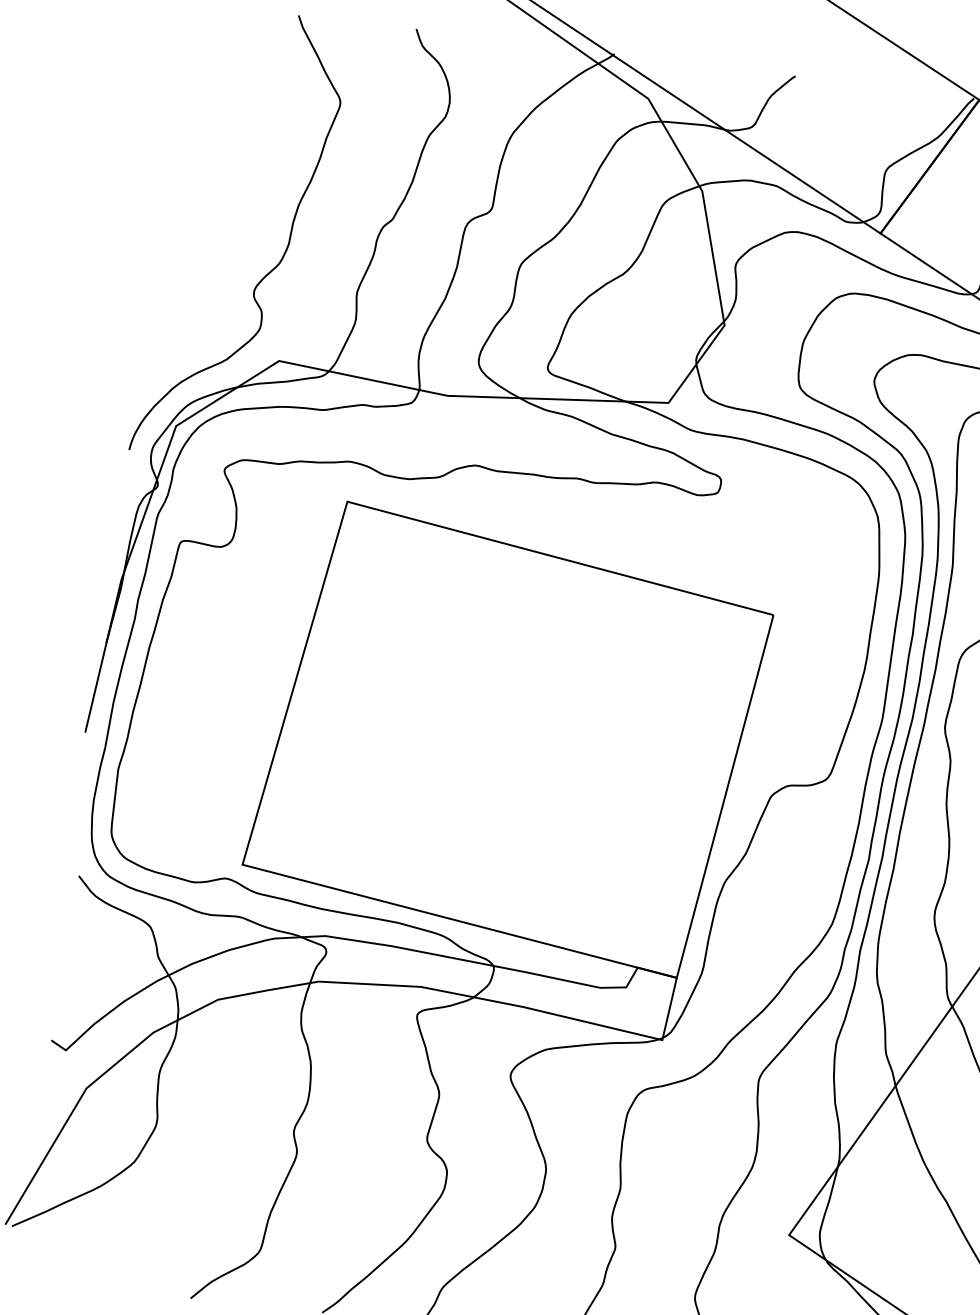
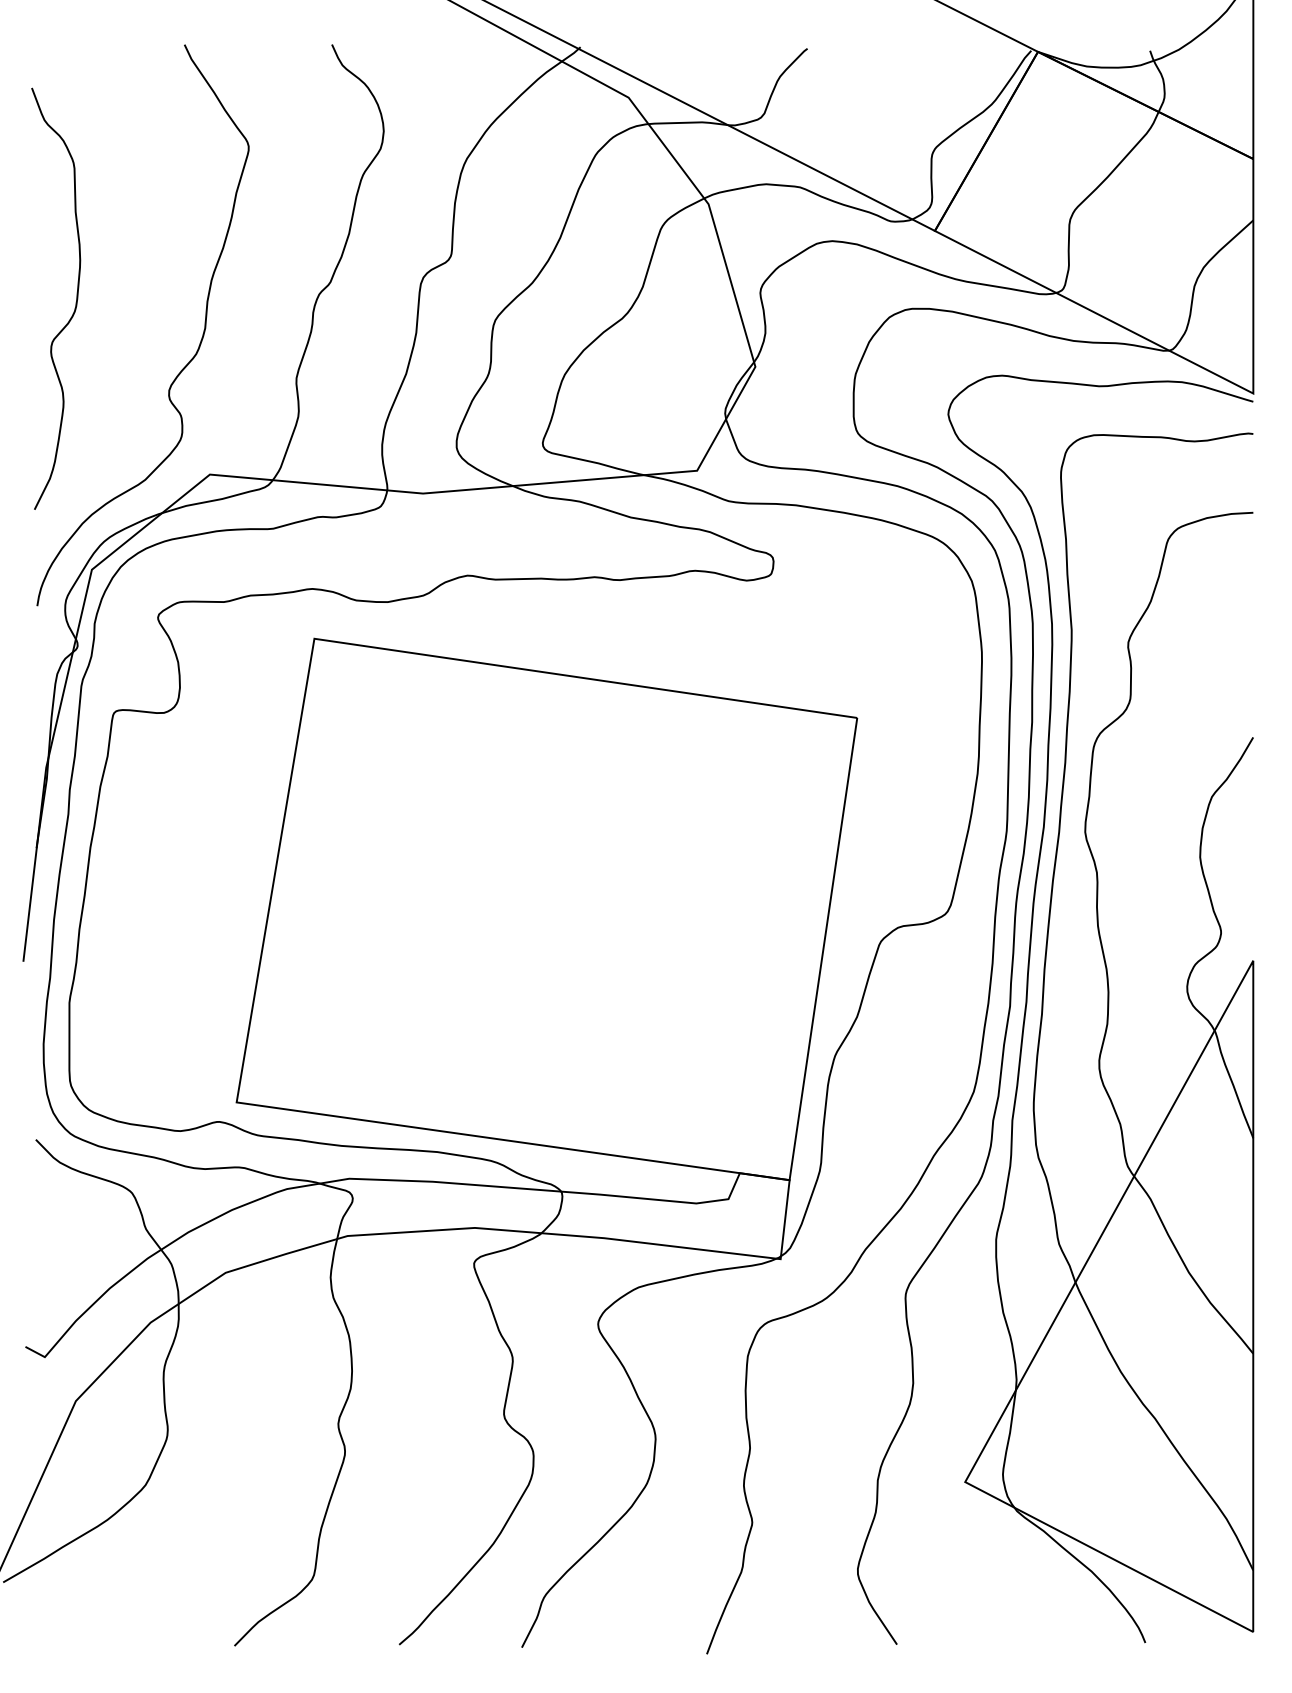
curve: (187, 211) -> (75, 302), added

